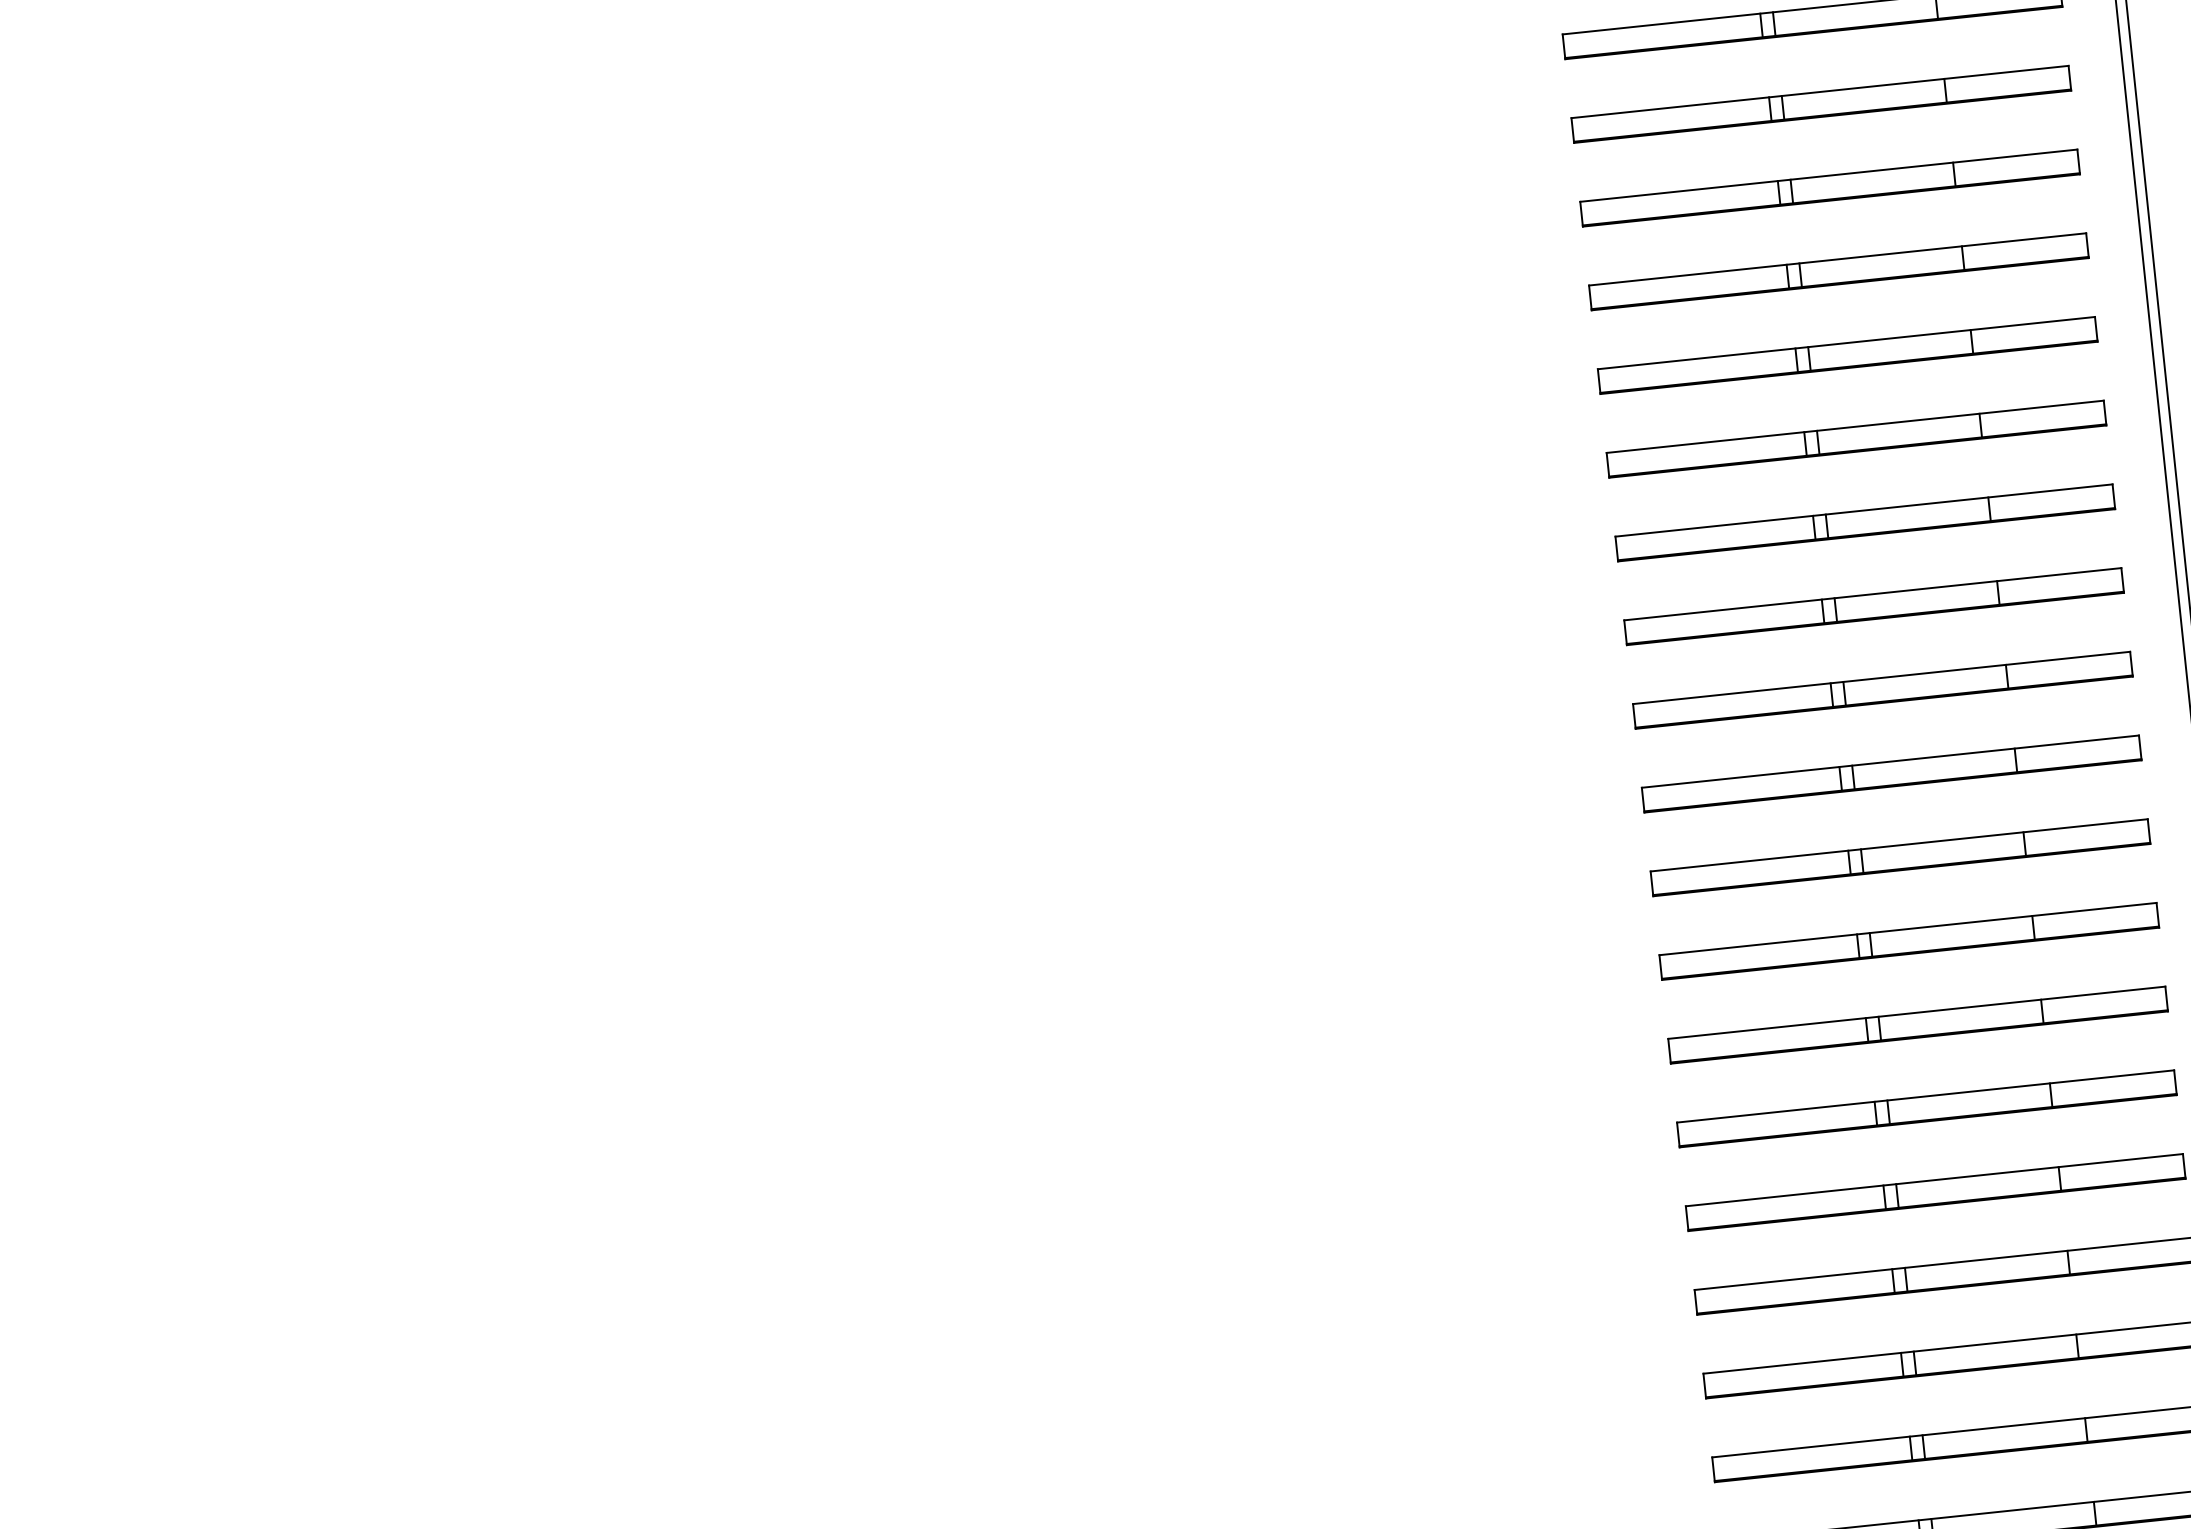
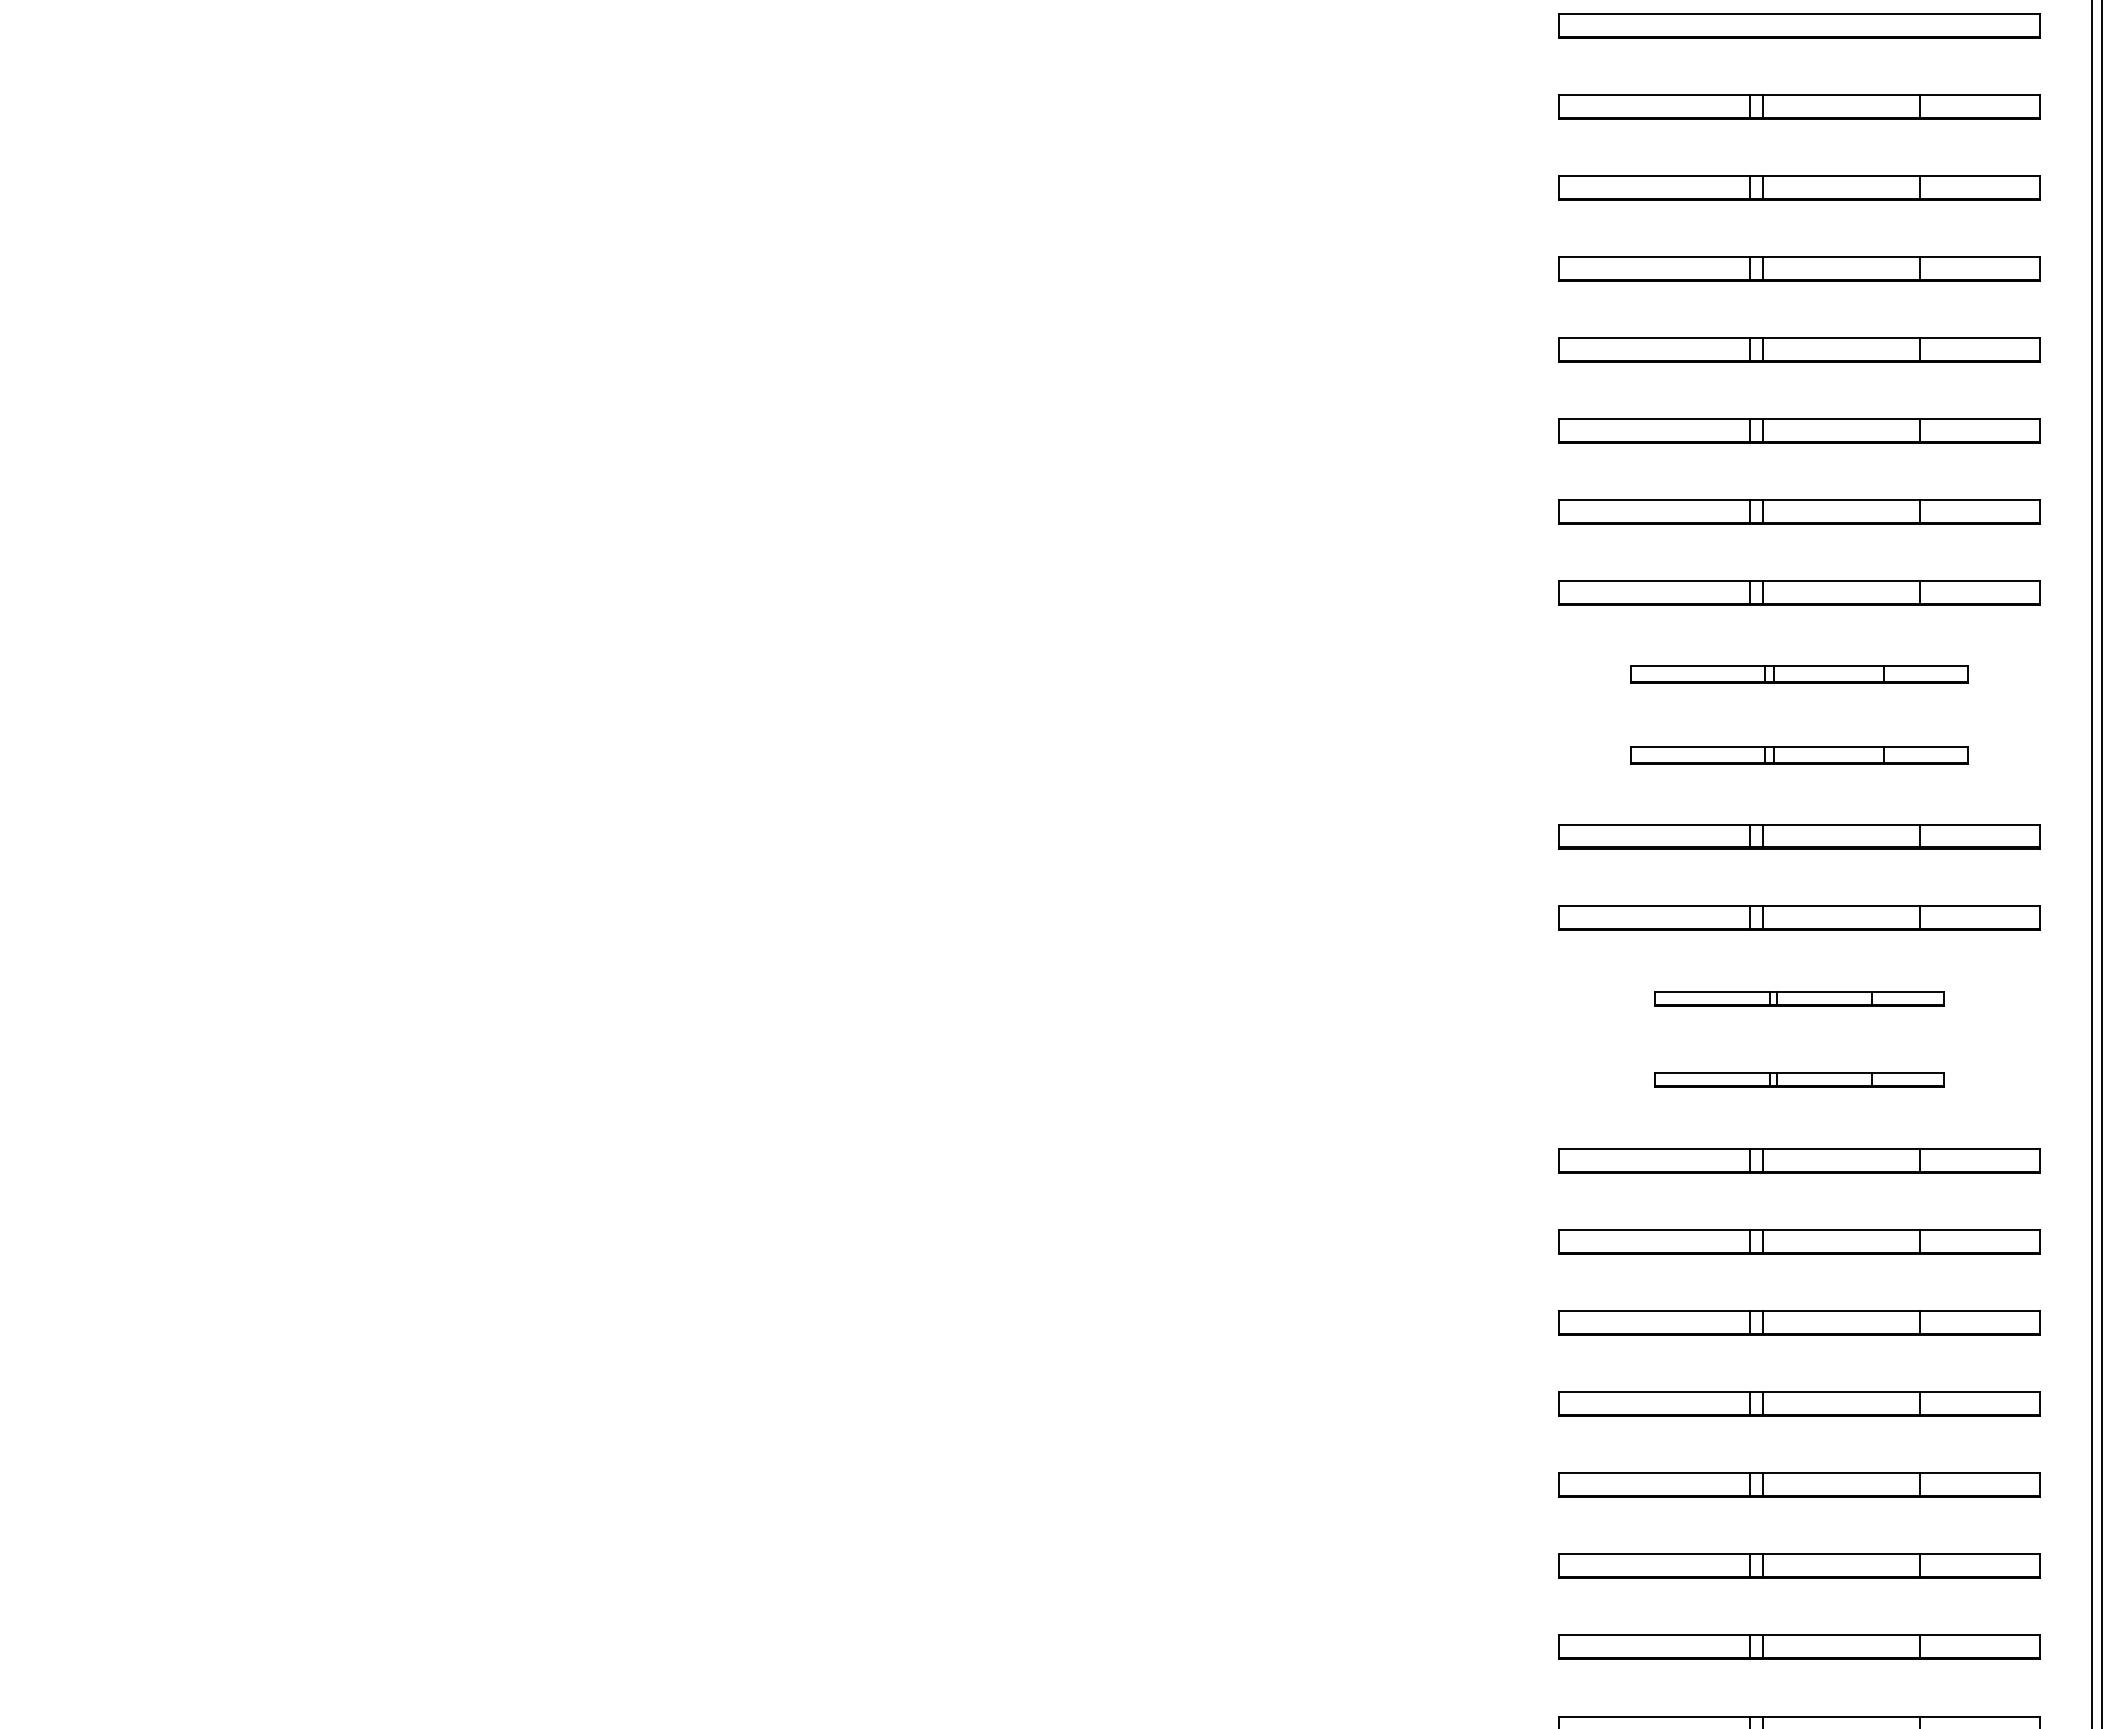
part: (1865, 521) -> (1799, 673), size x0.7
part: (1873, 606) -> (1799, 755), size x0.7
part: (1900, 857) -> (1799, 998), size x0.6
part: (1909, 941) -> (1799, 1079), size x0.6

